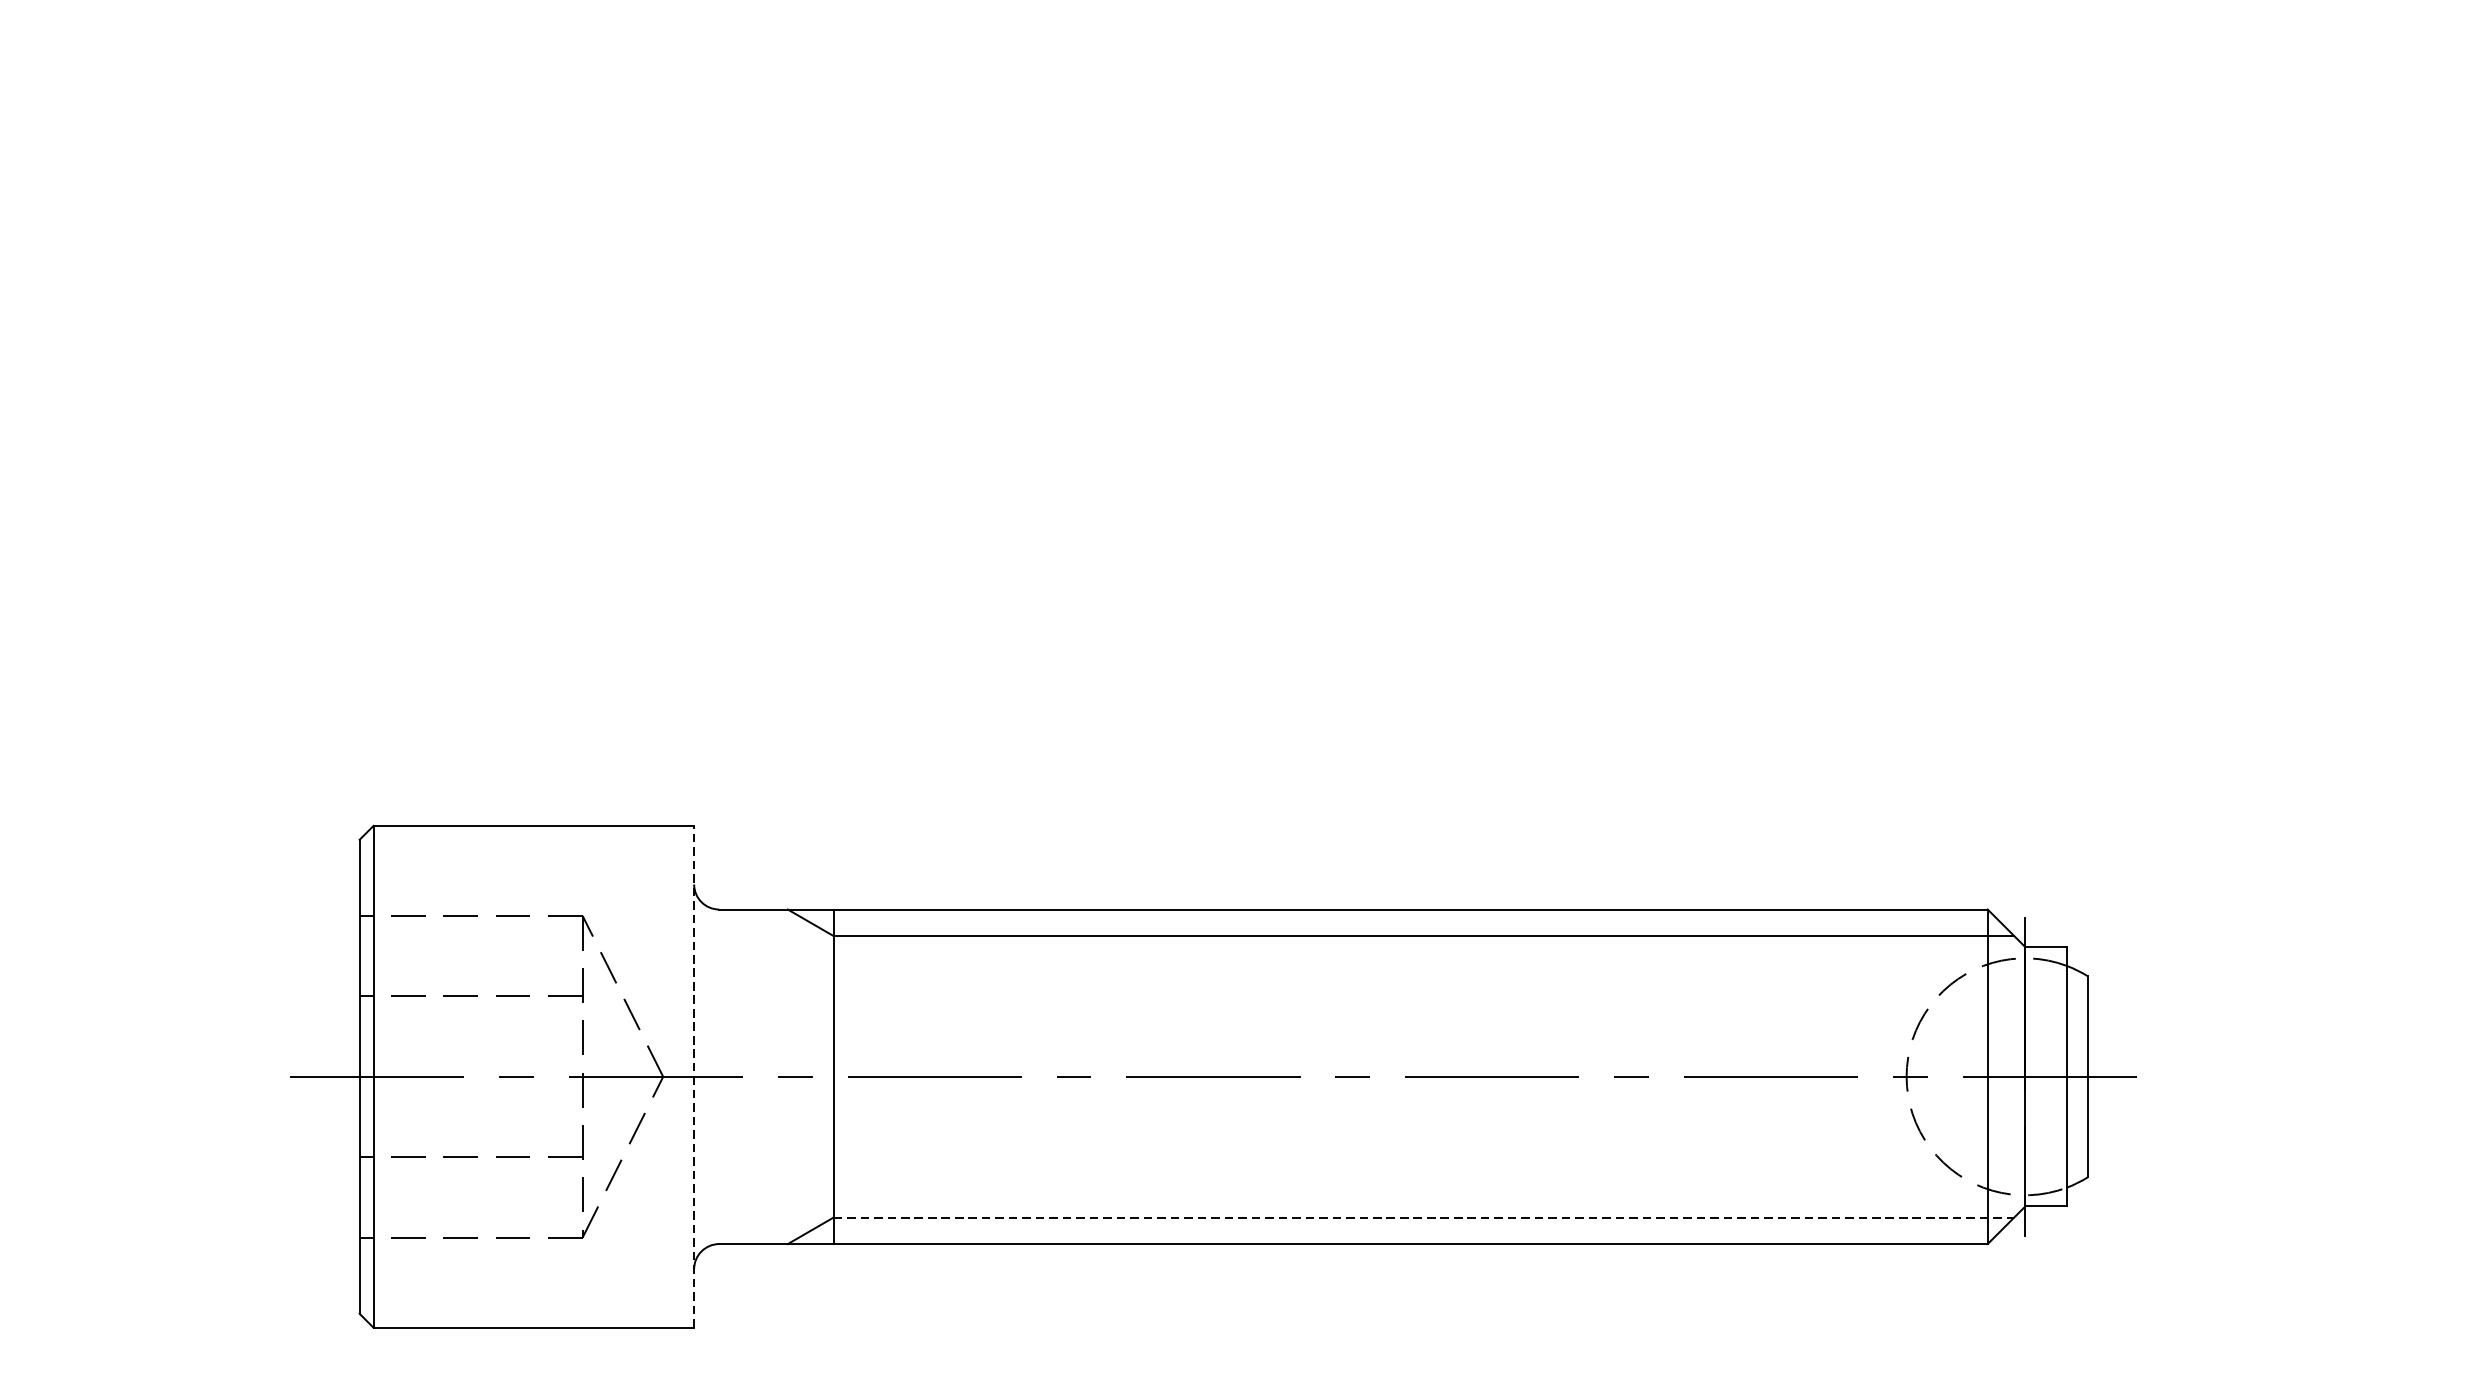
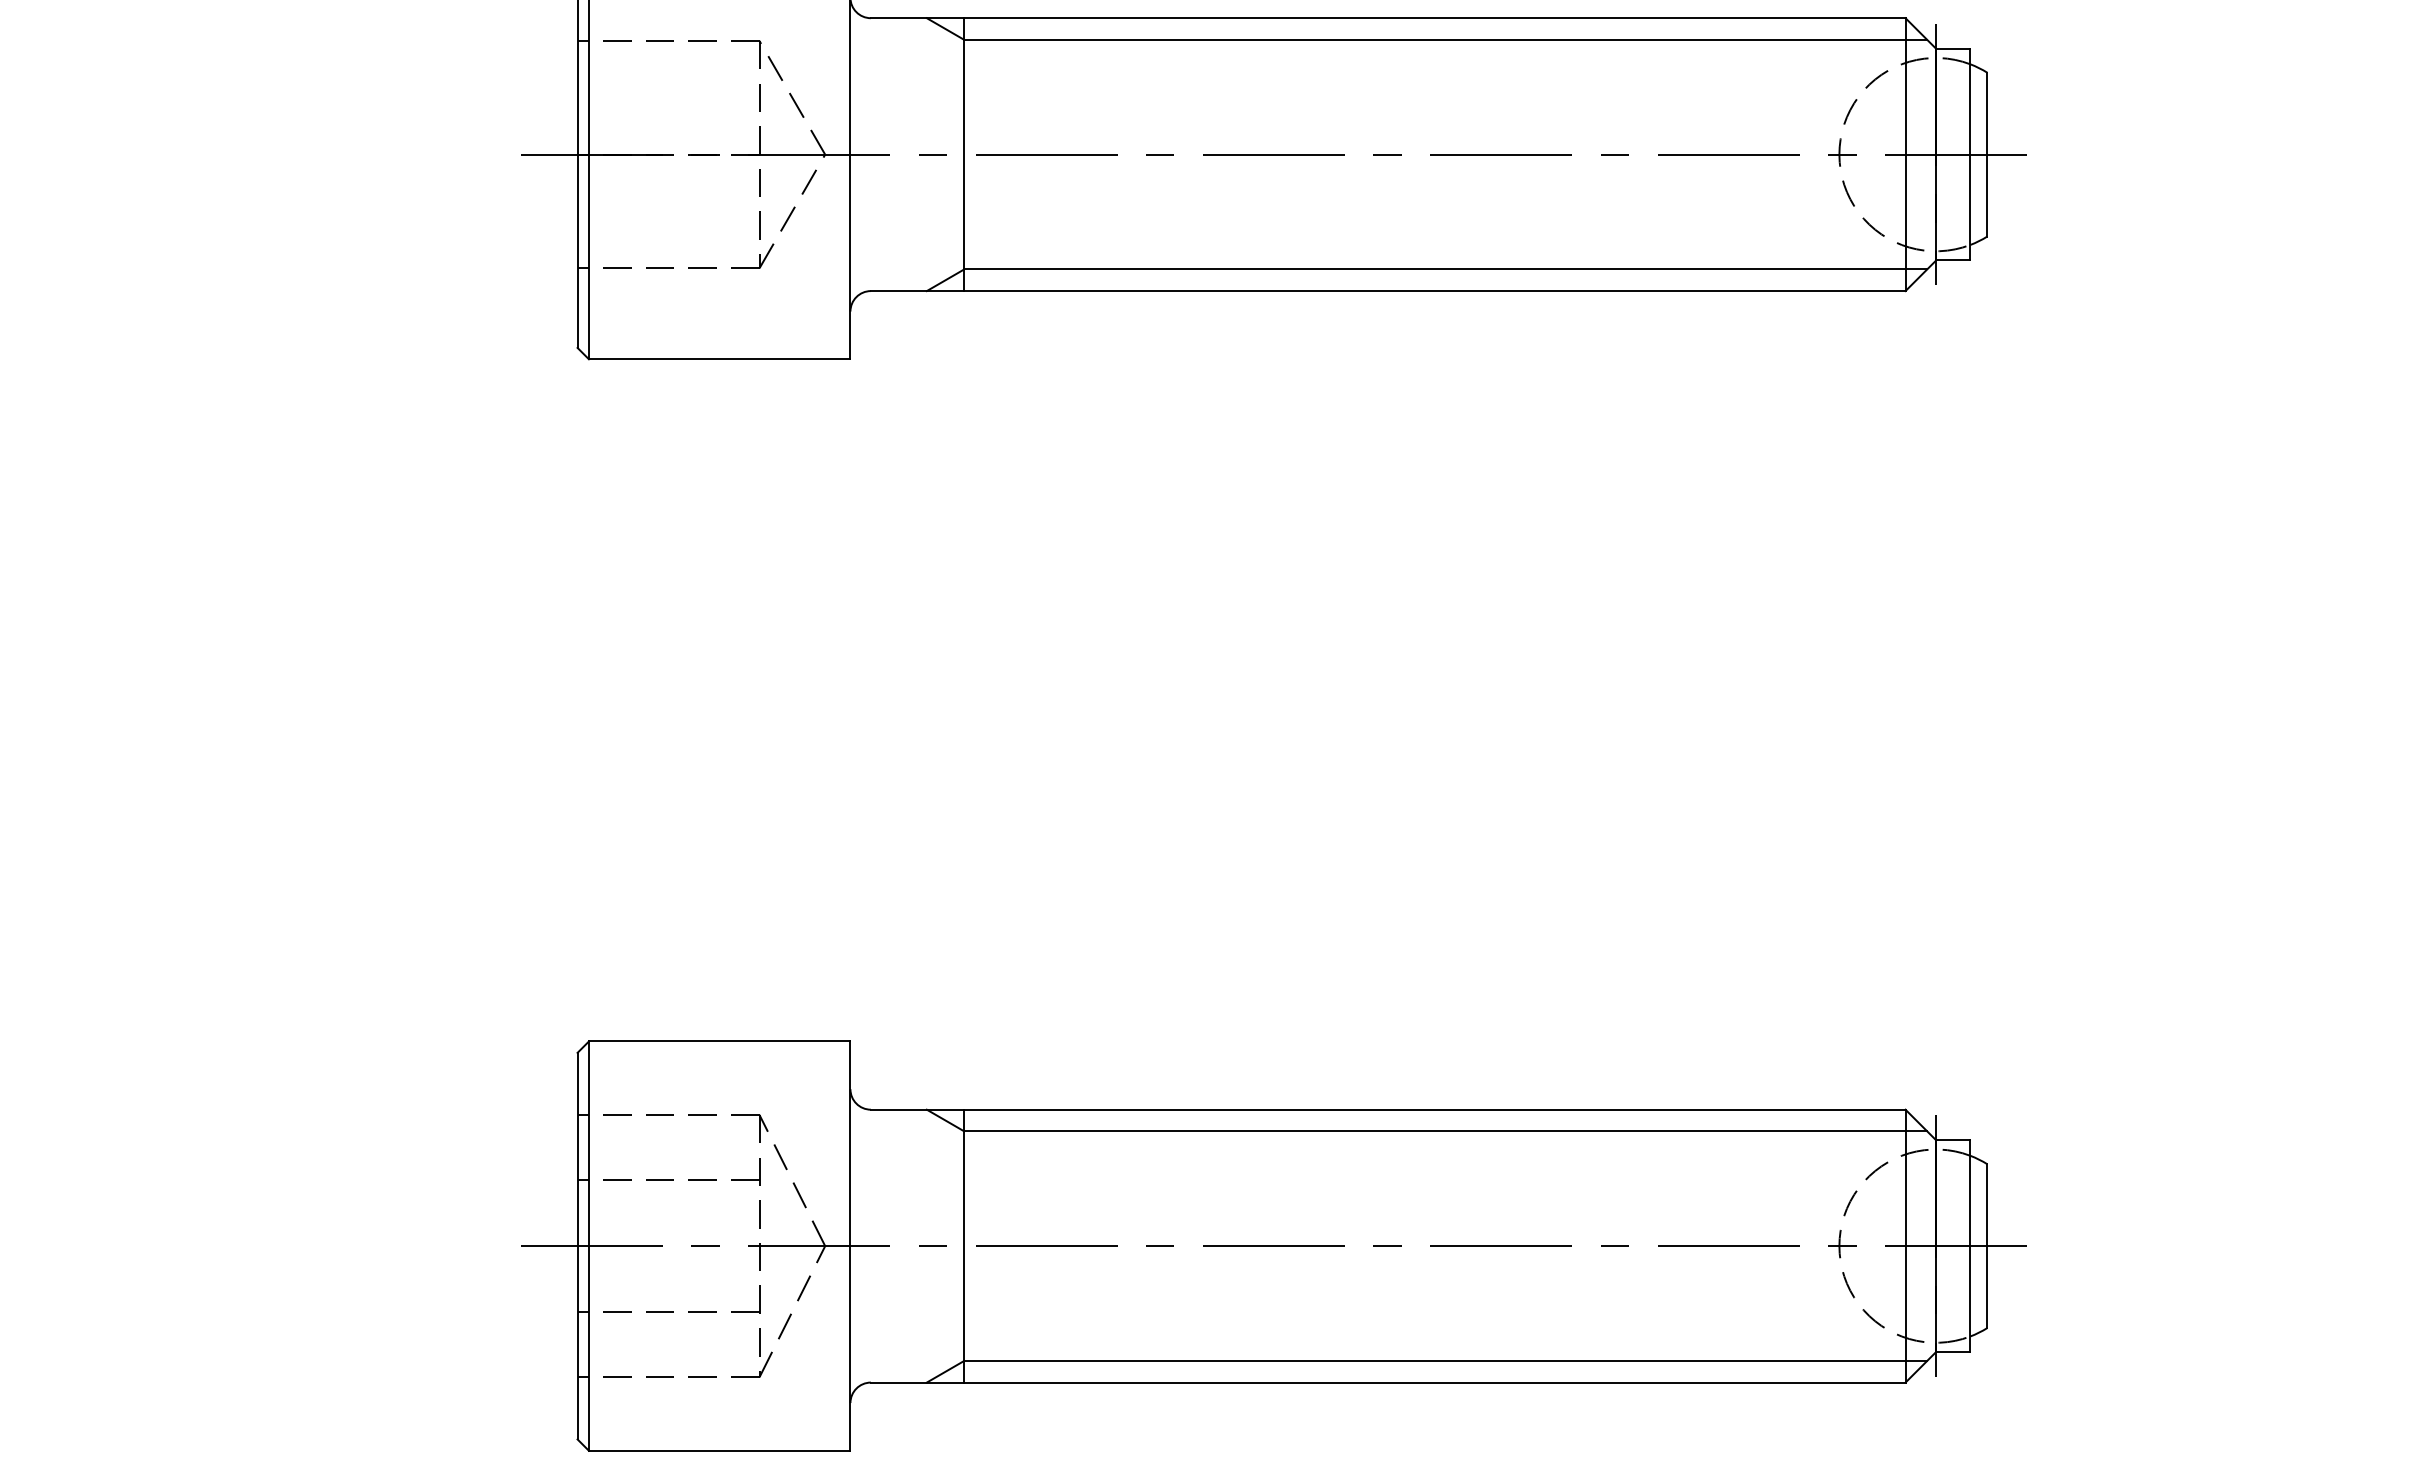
line: (694, 1077) -> (850, 1246), dashed -> solid
line: (1423, 1217) -> (1445, 1360), dashed -> solid

